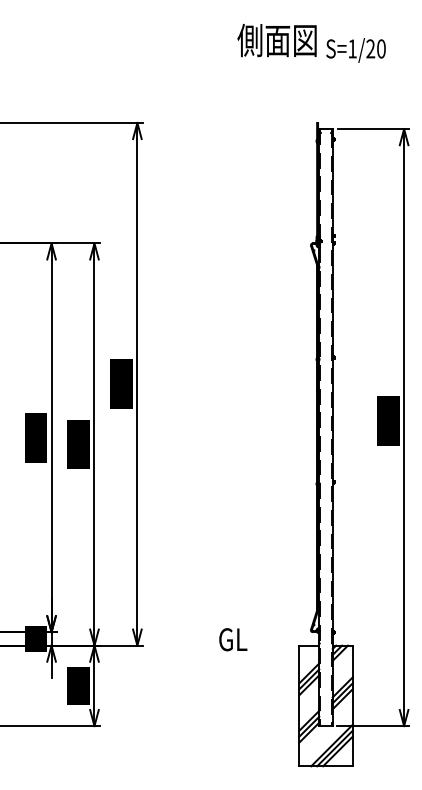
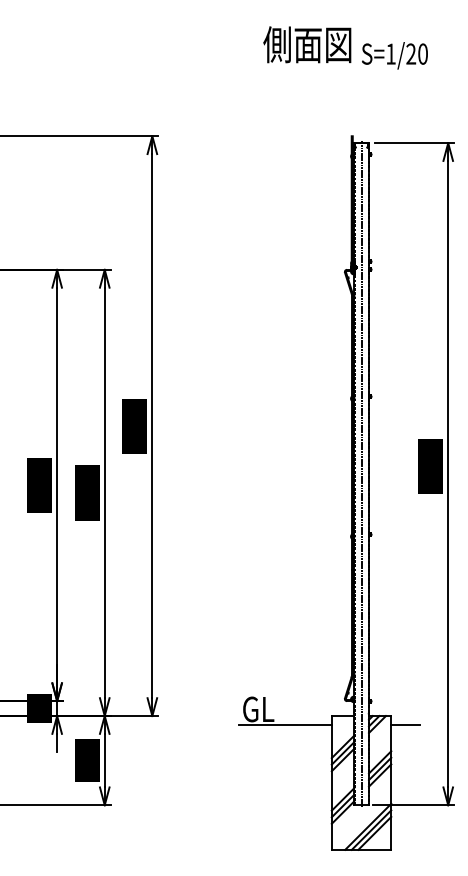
line: (325, 427) -> (361, 474), added
line: (257, 653) -> (285, 724), added
line: (365, 653) -> (405, 724), added

